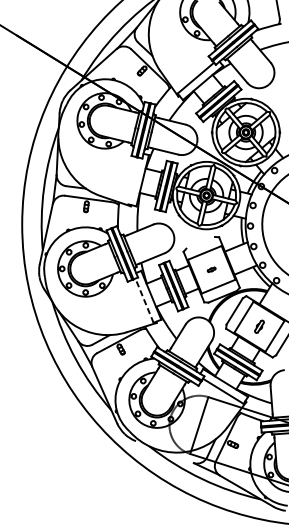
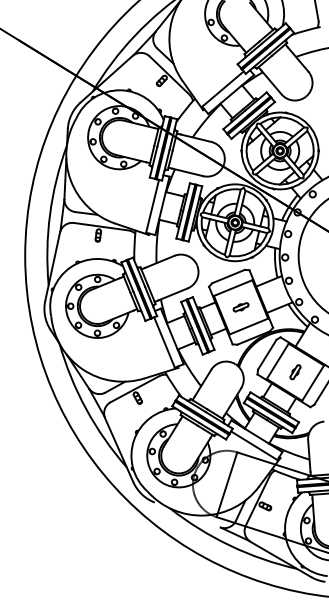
line: (133, 180) -> (152, 205), added
line: (200, 242) -> (228, 276), added
part: (211, 269) -> (240, 307), size x1.67
line: (144, 300) -> (164, 342), dashed -> solid

